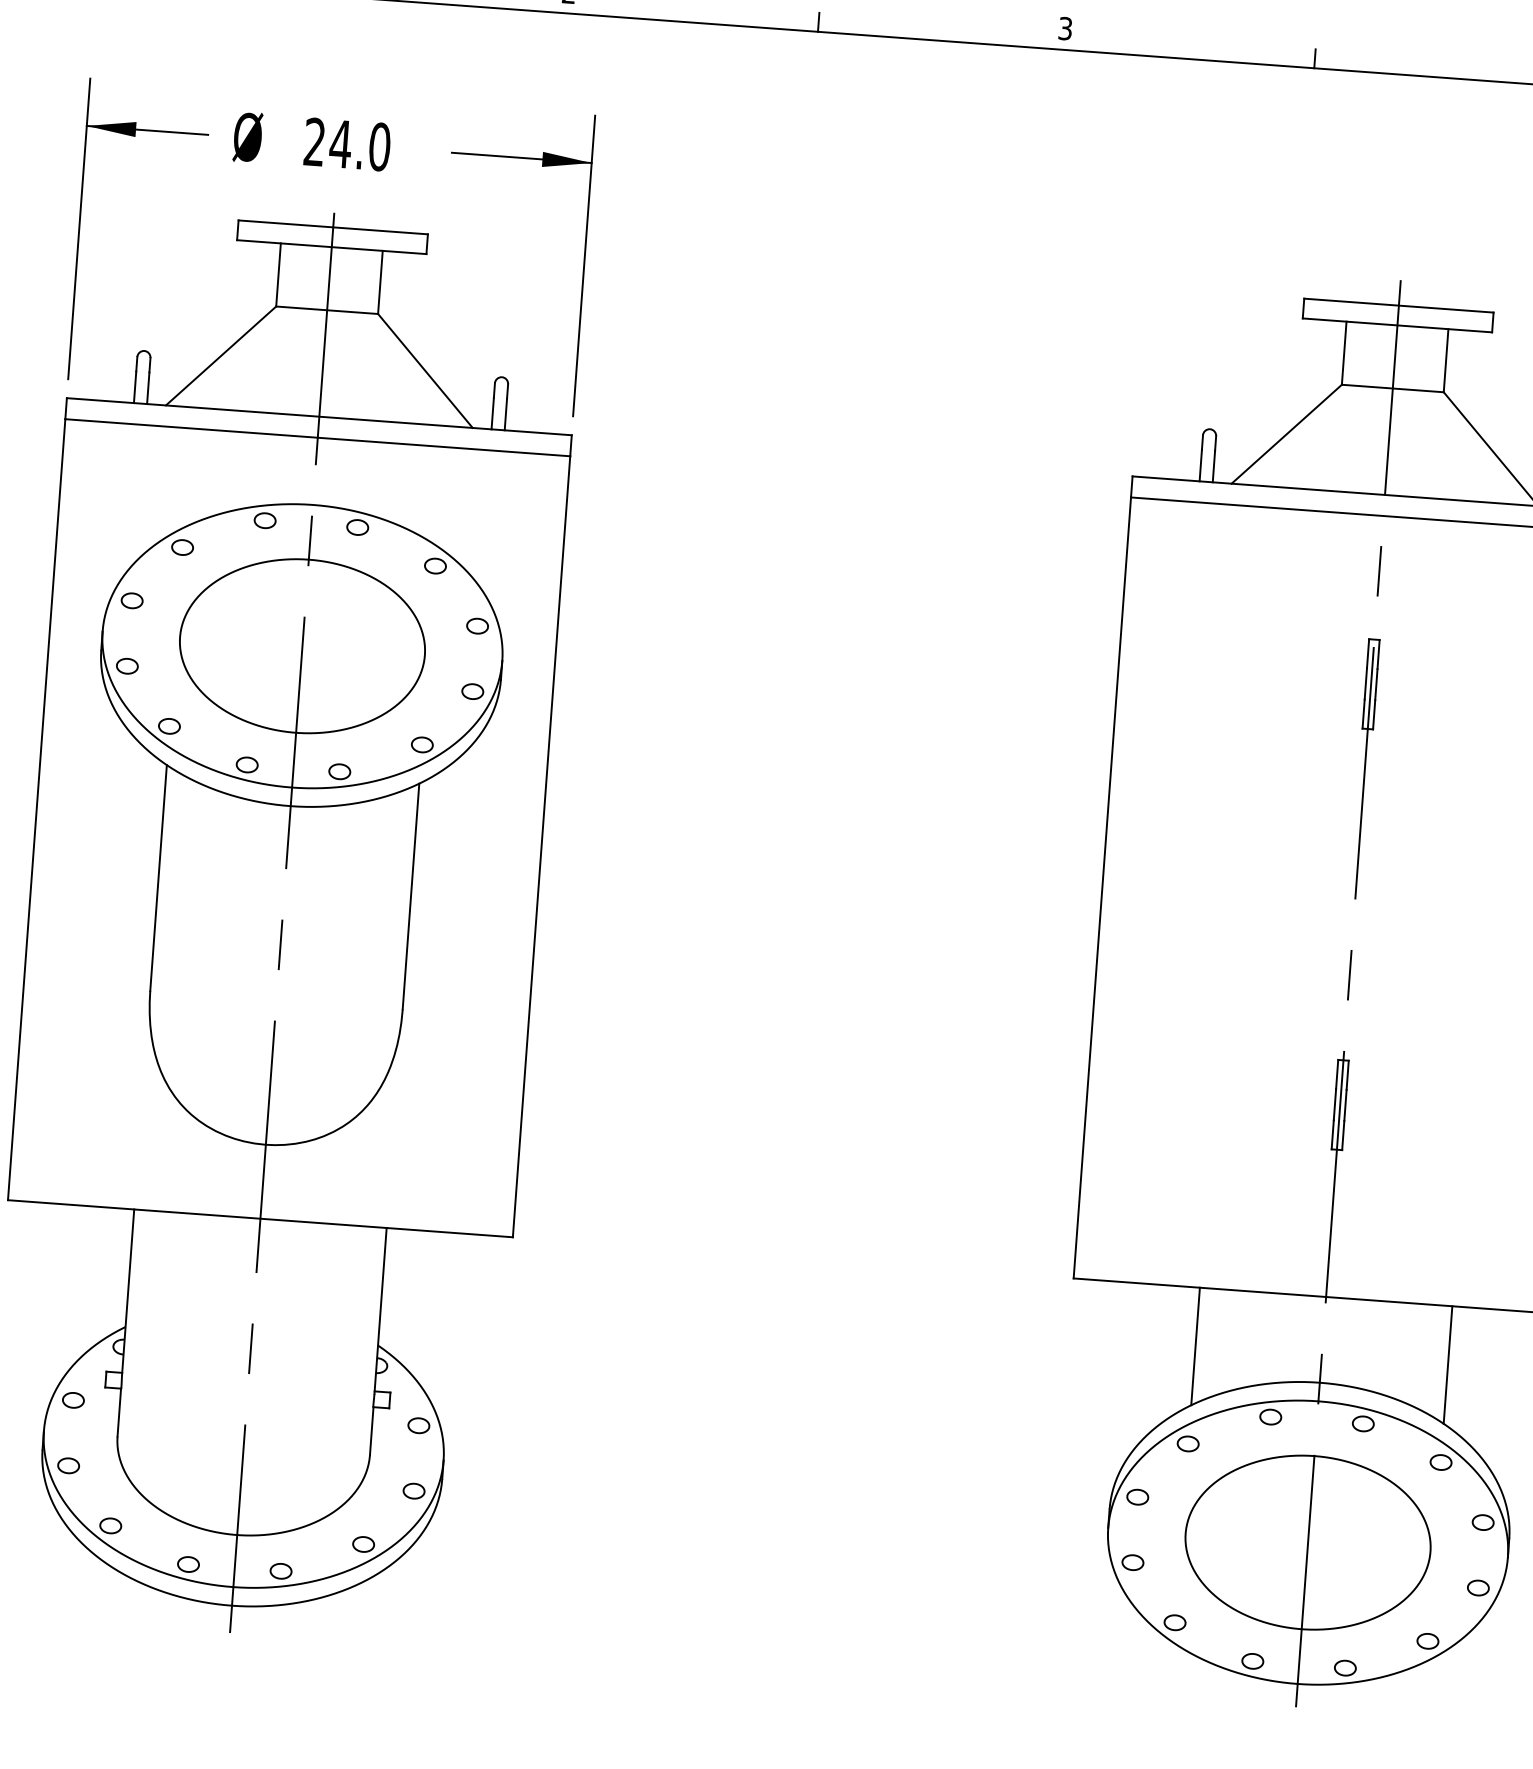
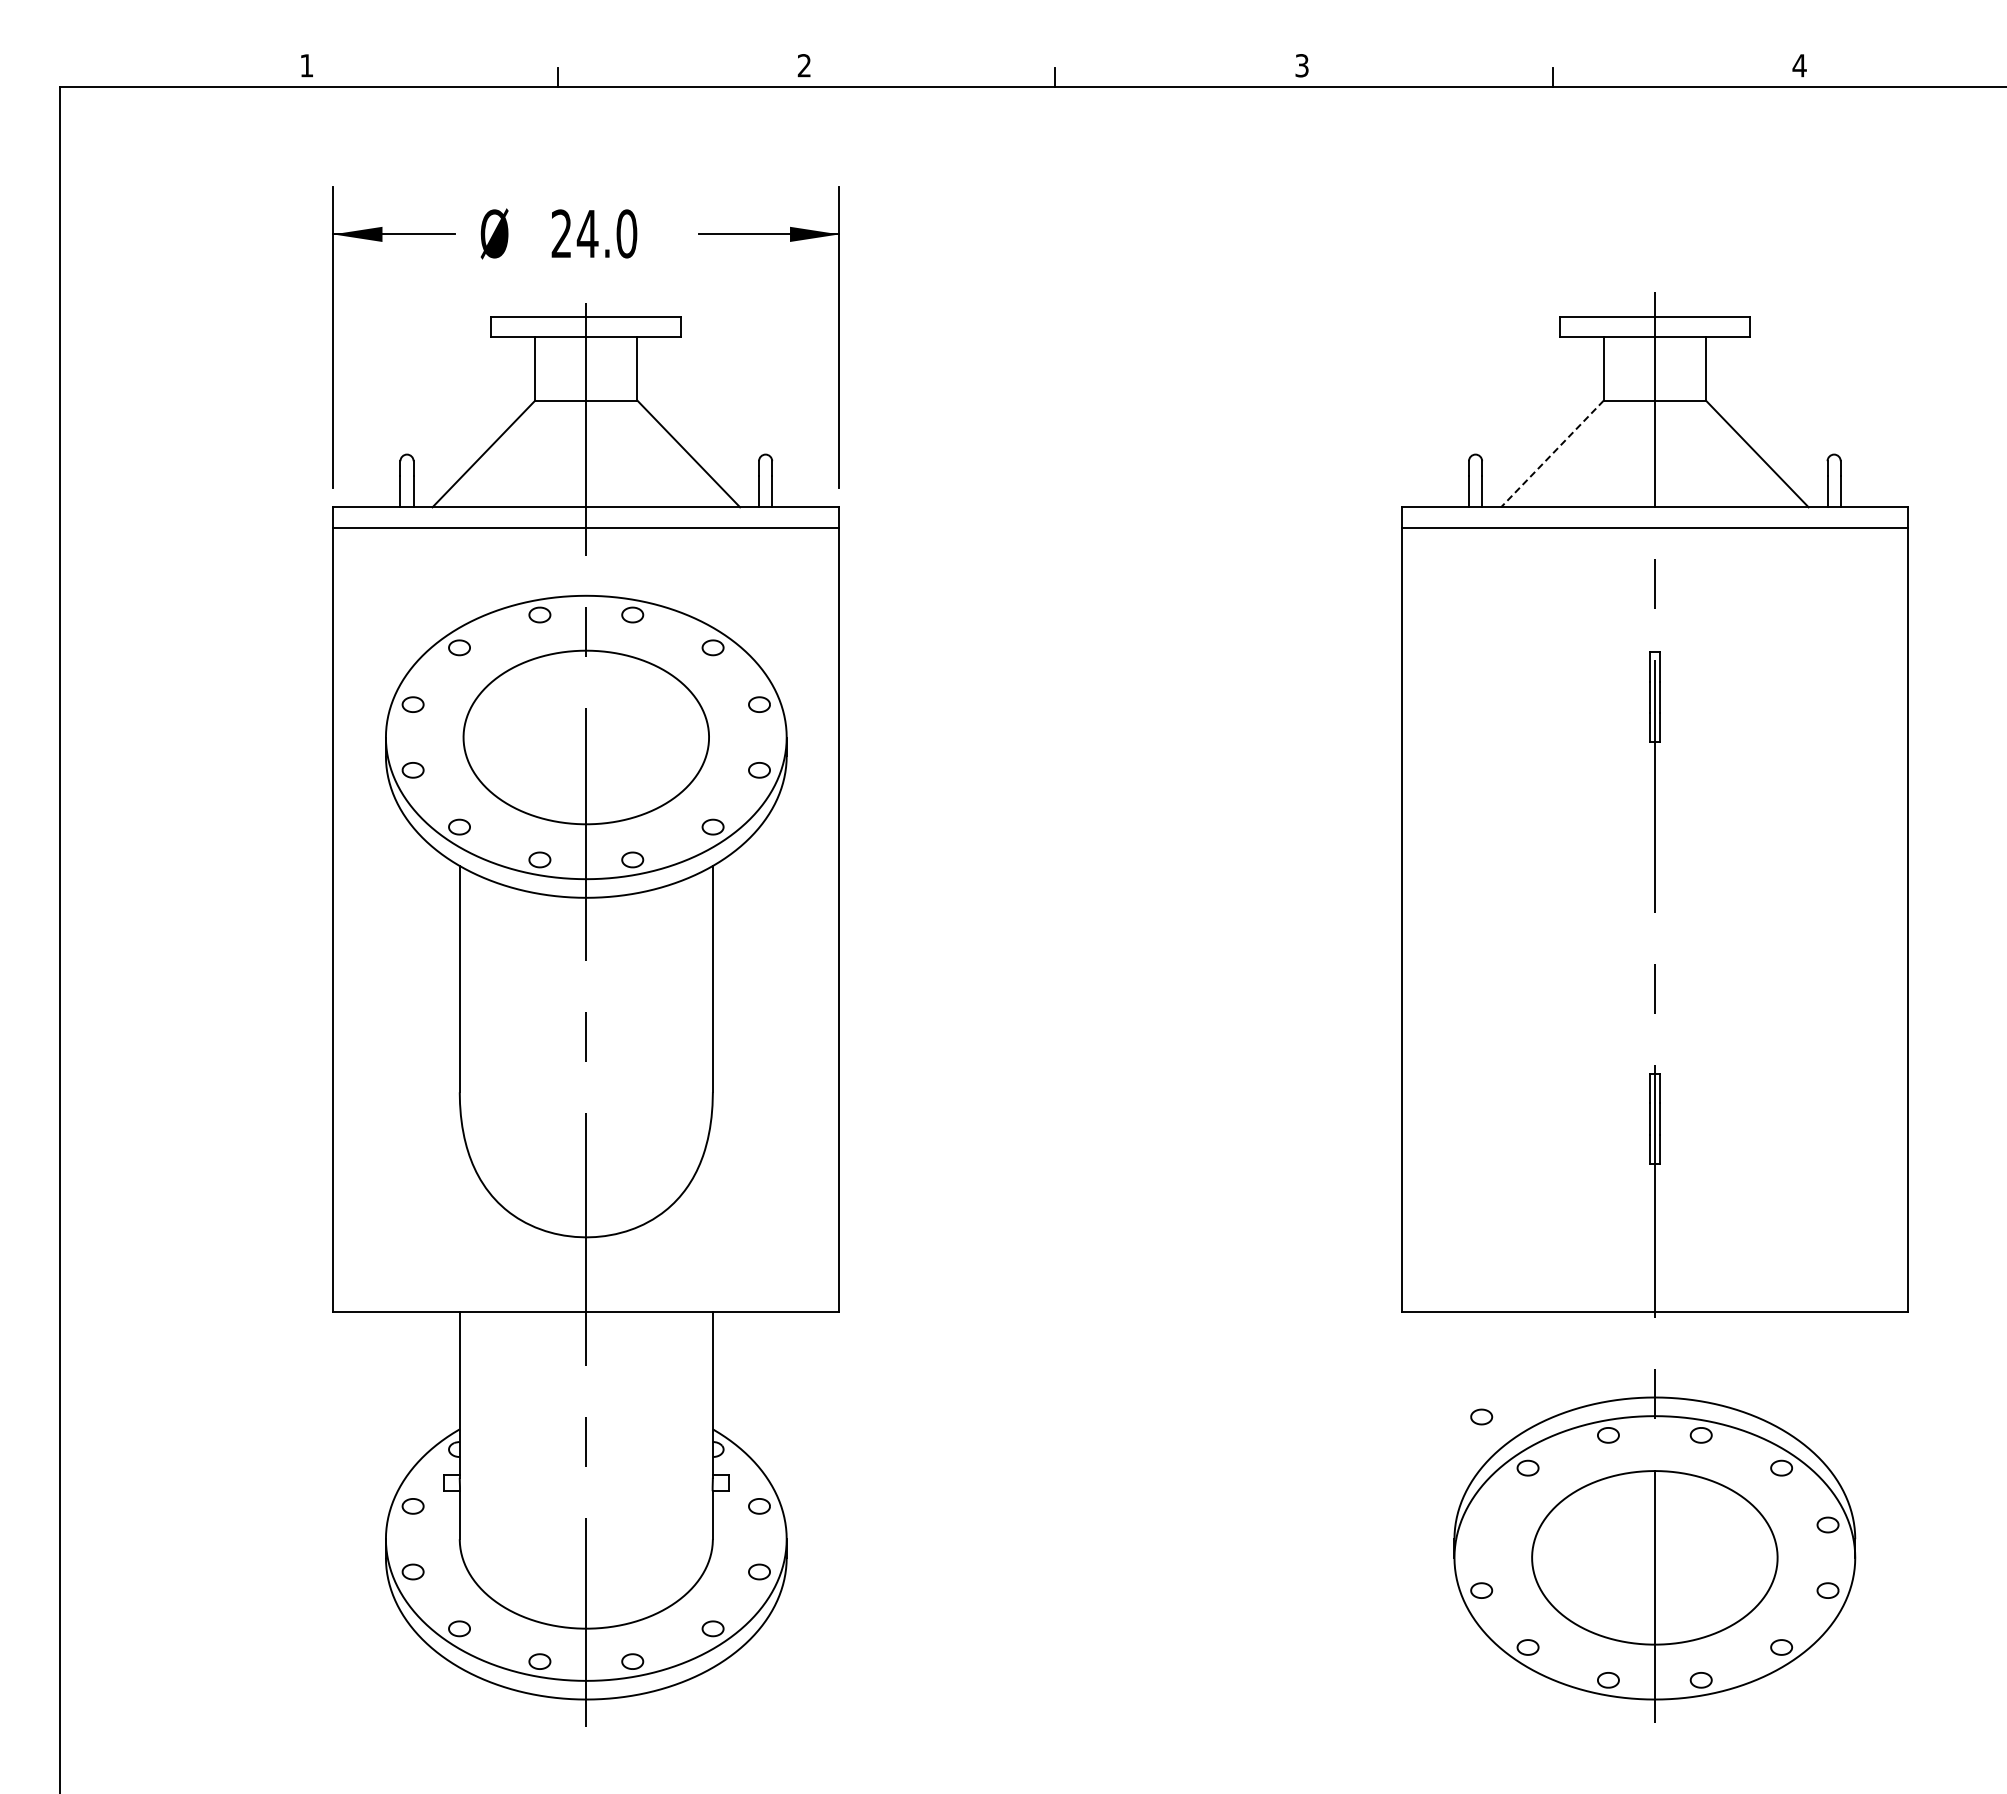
line: (1286, 434) -> (1552, 454), solid -> dashed
line: (1195, 1346) -> (1528, 1370), removed
line: (1448, 1365) -> (1781, 1370), removed
part: (1137, 1496) -> (1481, 1416), moved

